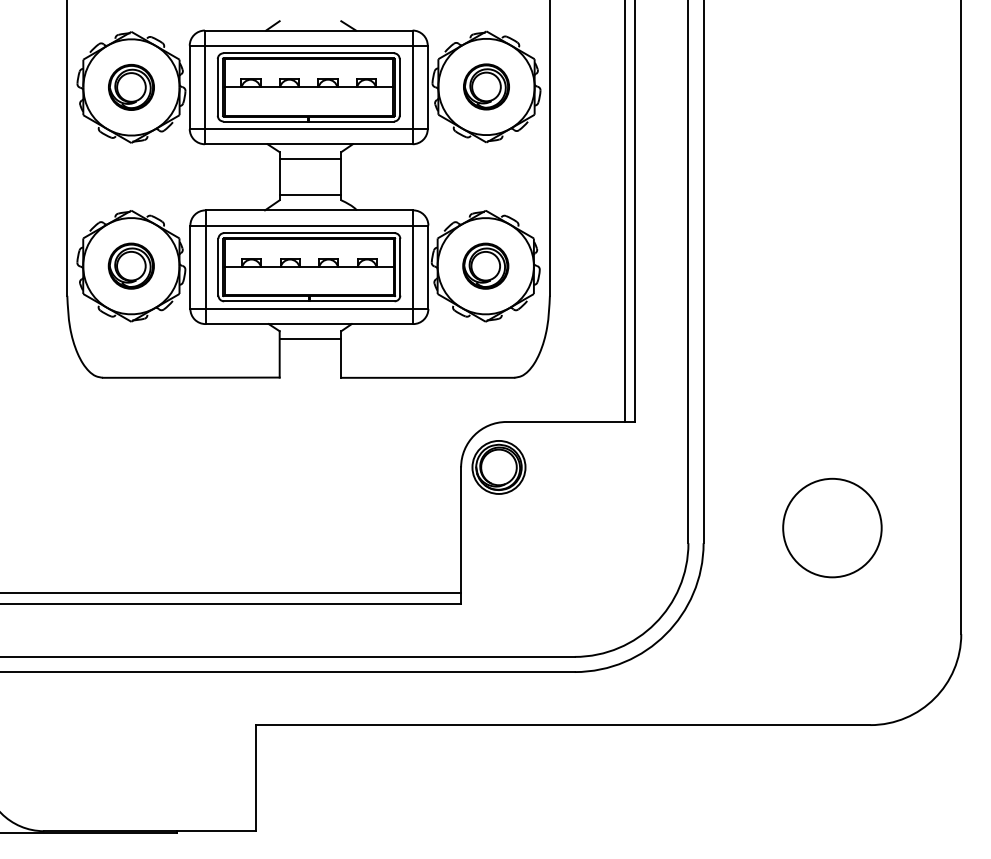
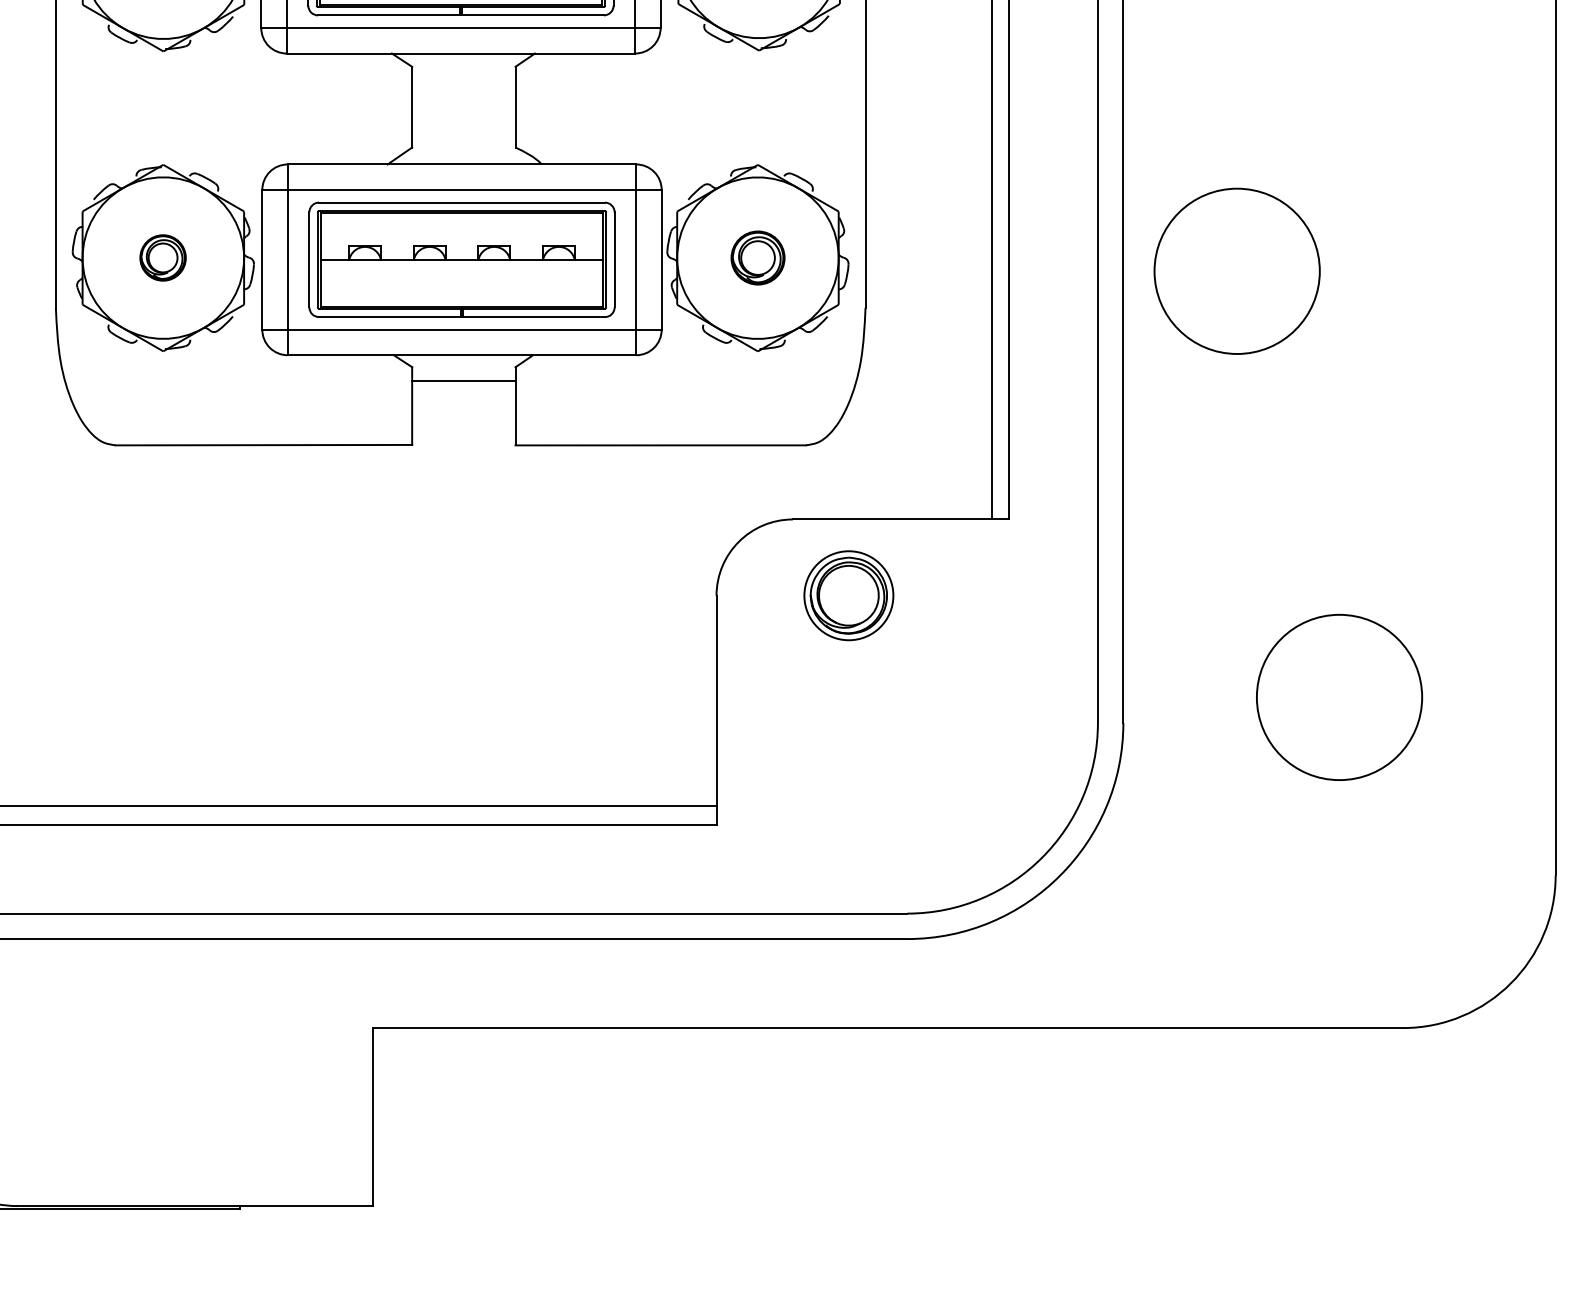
line: (310, 159) -> (463, 79), removed
line: (310, 195) -> (463, 139), removed
part: (130, 265) -> (161, 256), size x0.6
part: (485, 265) -> (757, 256), size x0.7
circle: (771, 273) -> (1237, 270), added
part: (498, 467) -> (848, 595), moved

